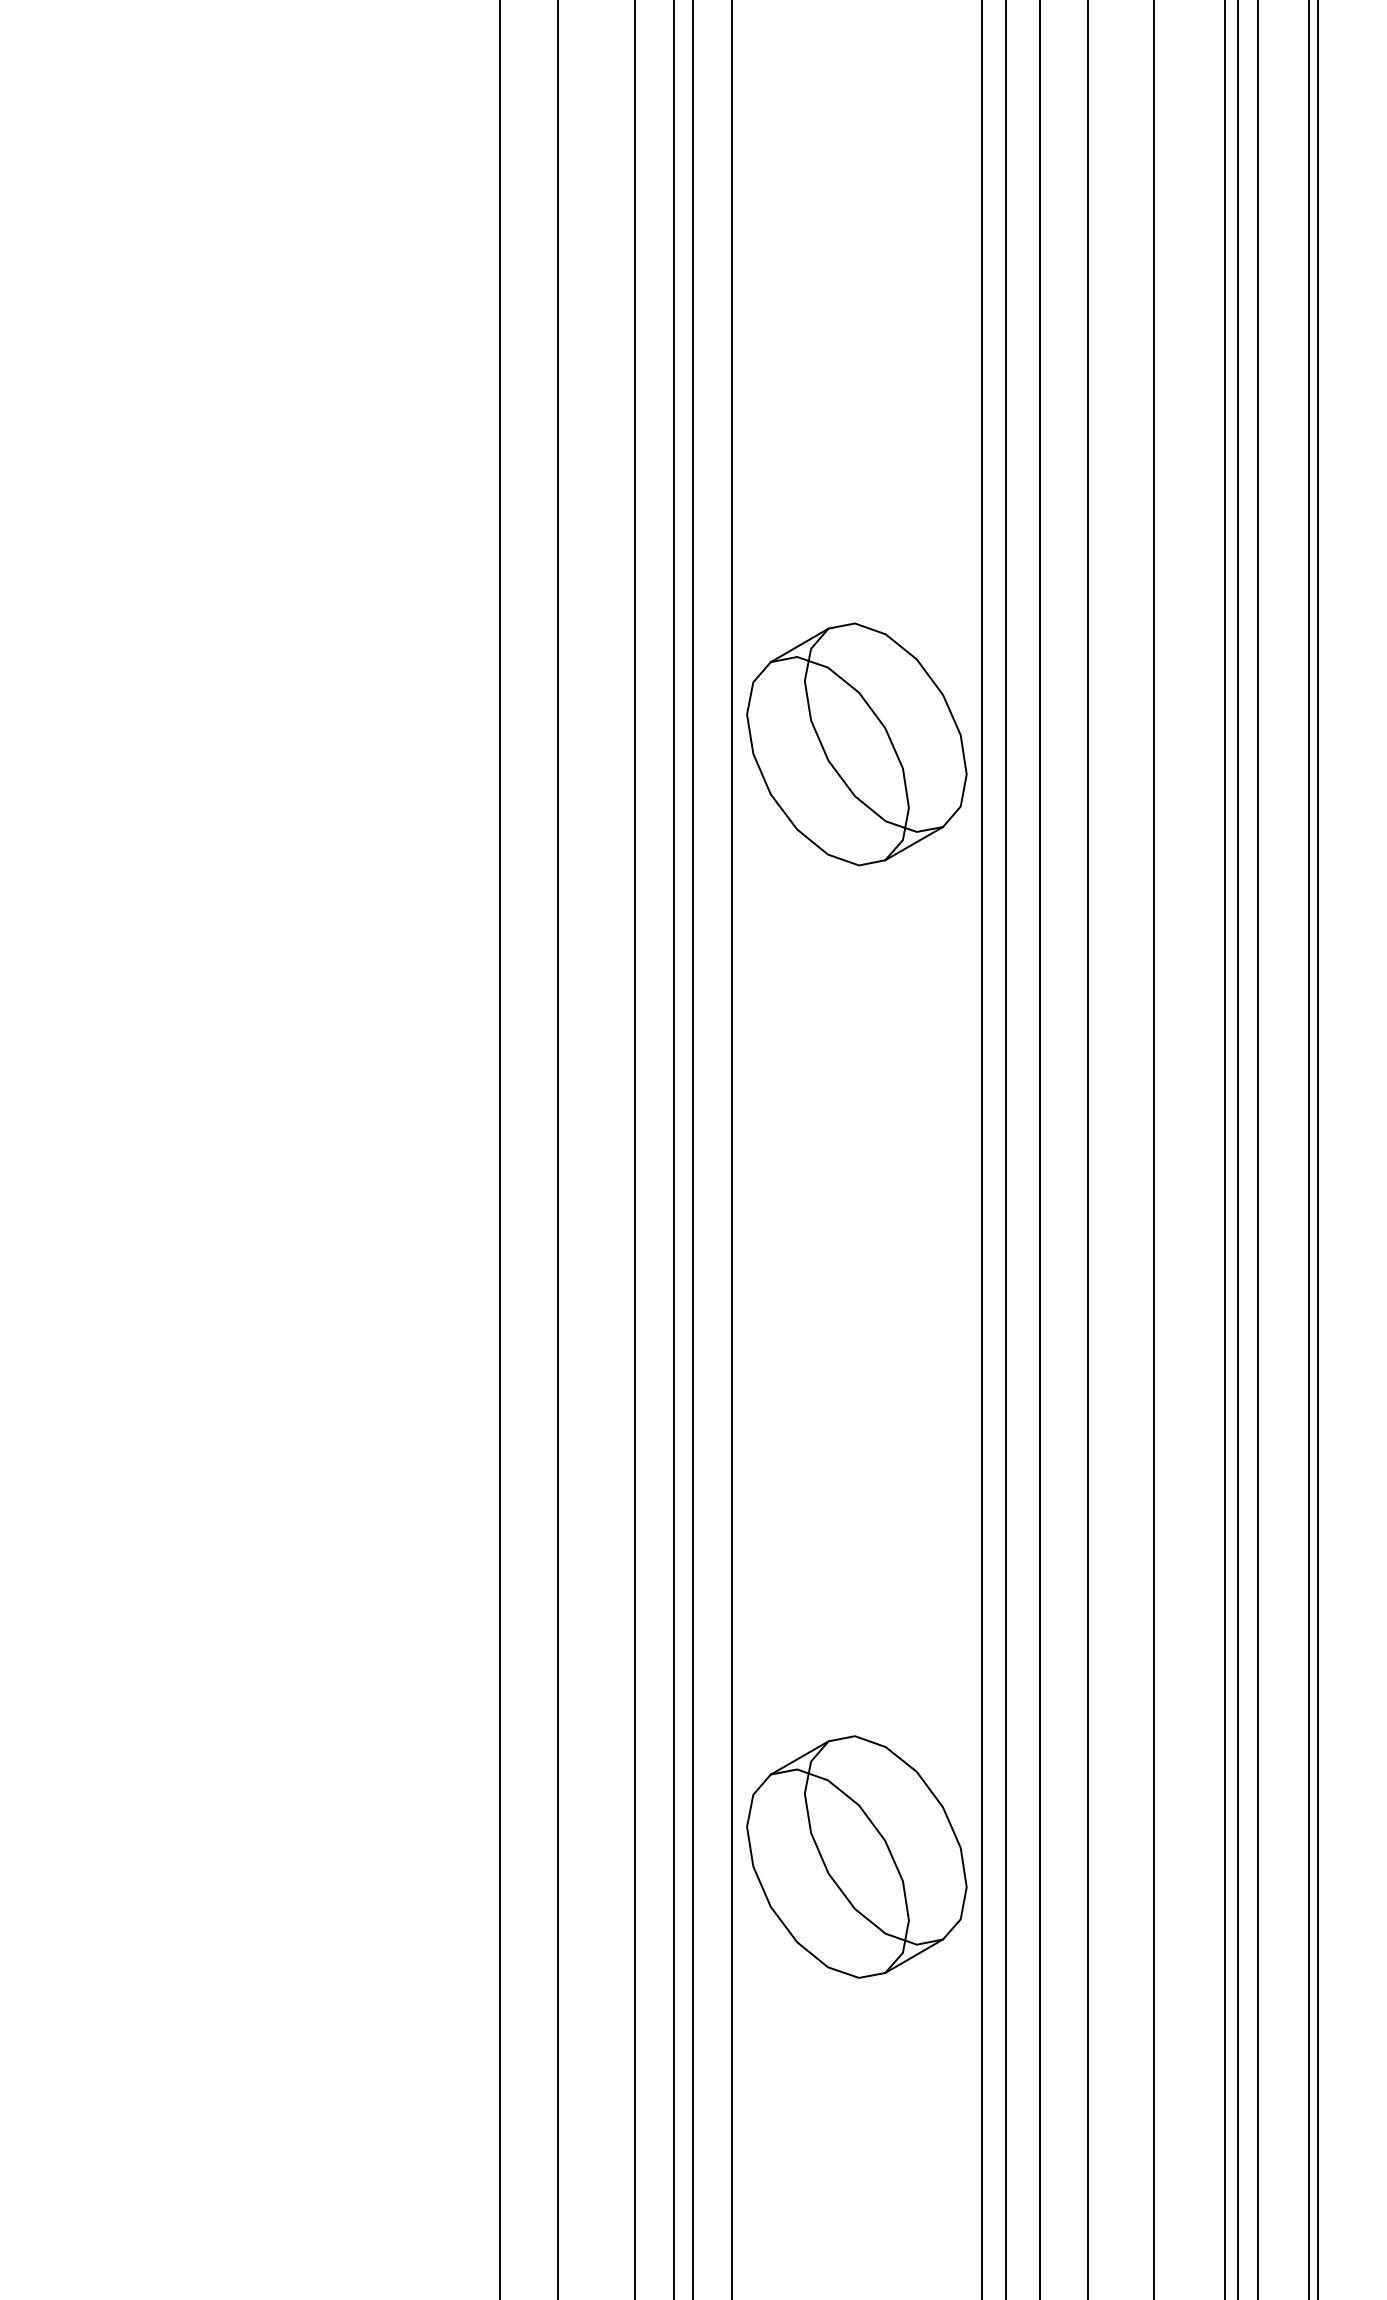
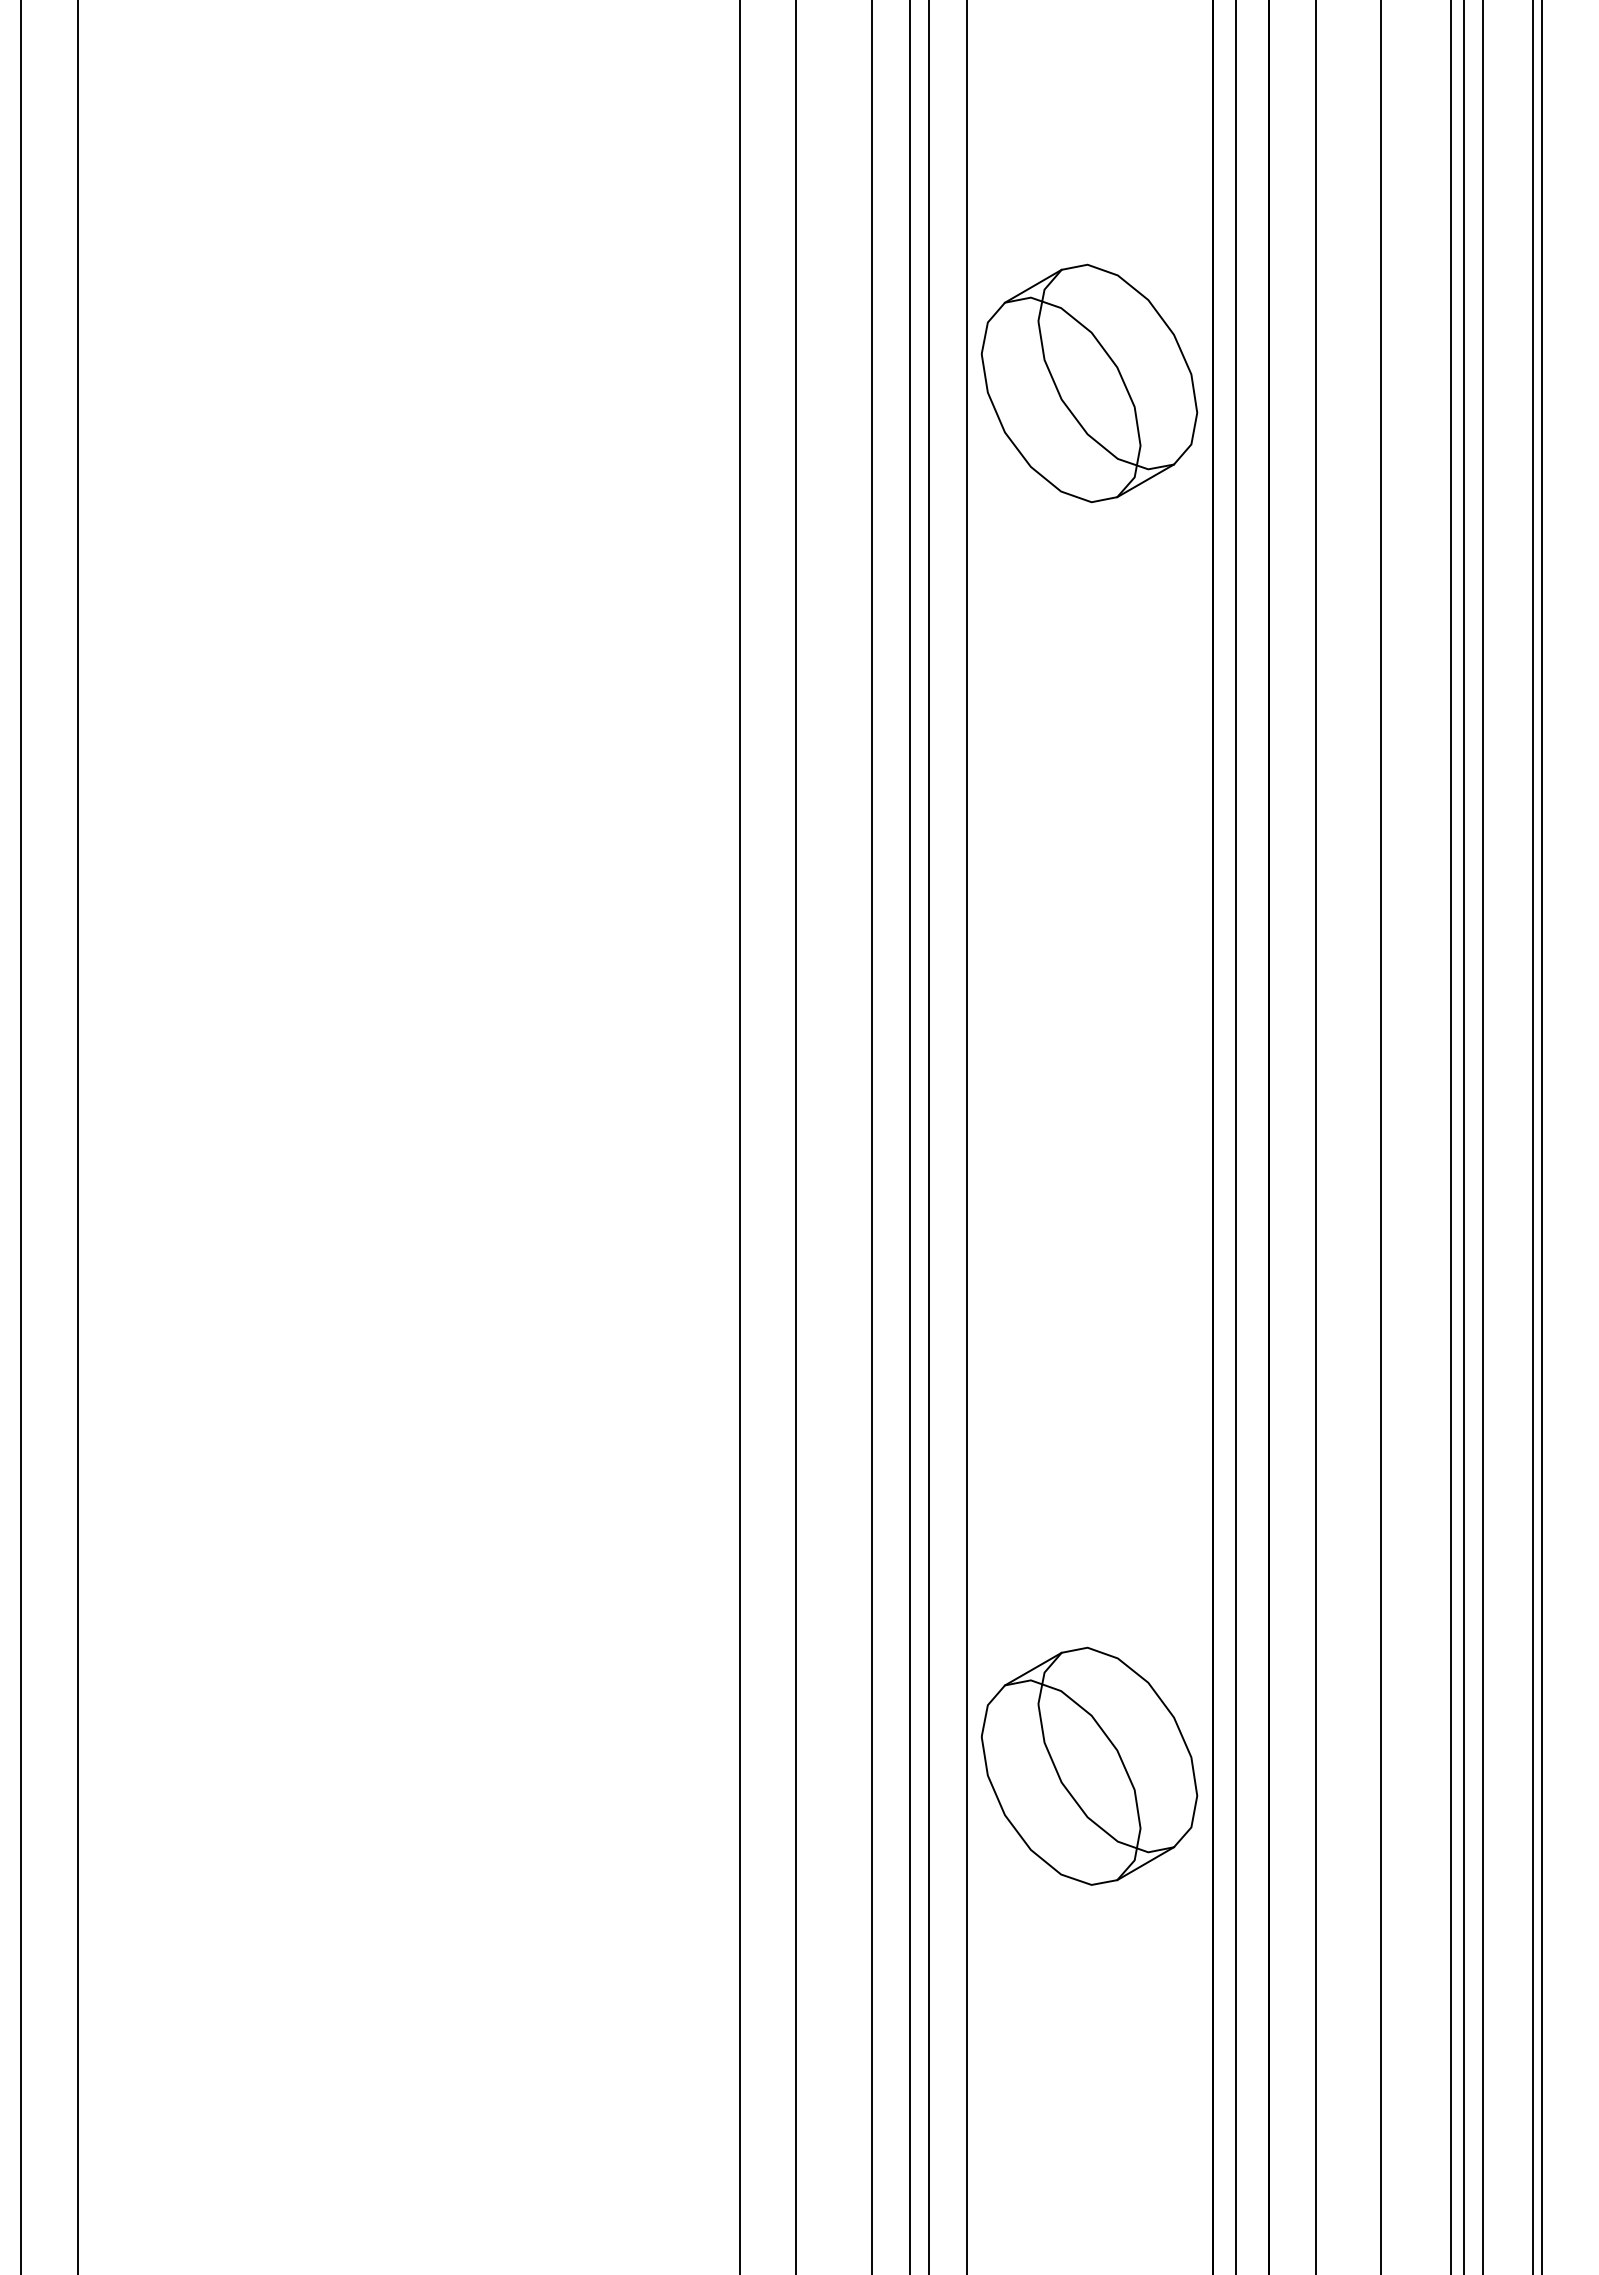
part: (856, 744) -> (1089, 383), moved
part: (856, 1856) -> (1089, 1765), moved

